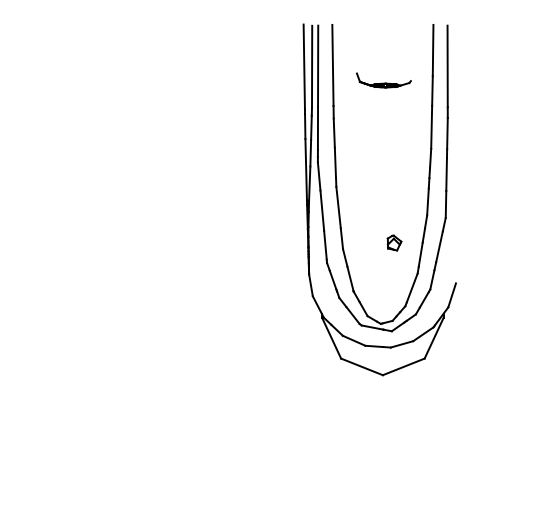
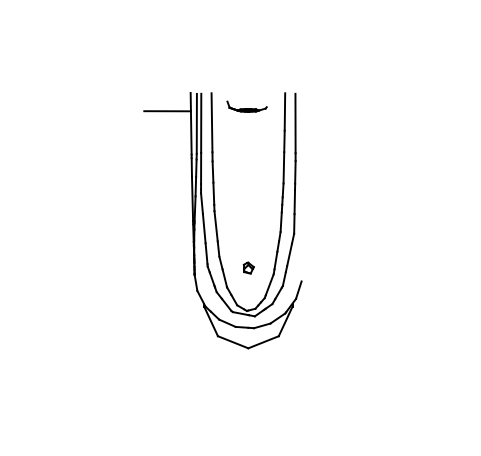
line: (271, 49) -> (167, 111), added
part: (383, 80) -> (246, 106), moved
part: (394, 242) -> (248, 267), moved

